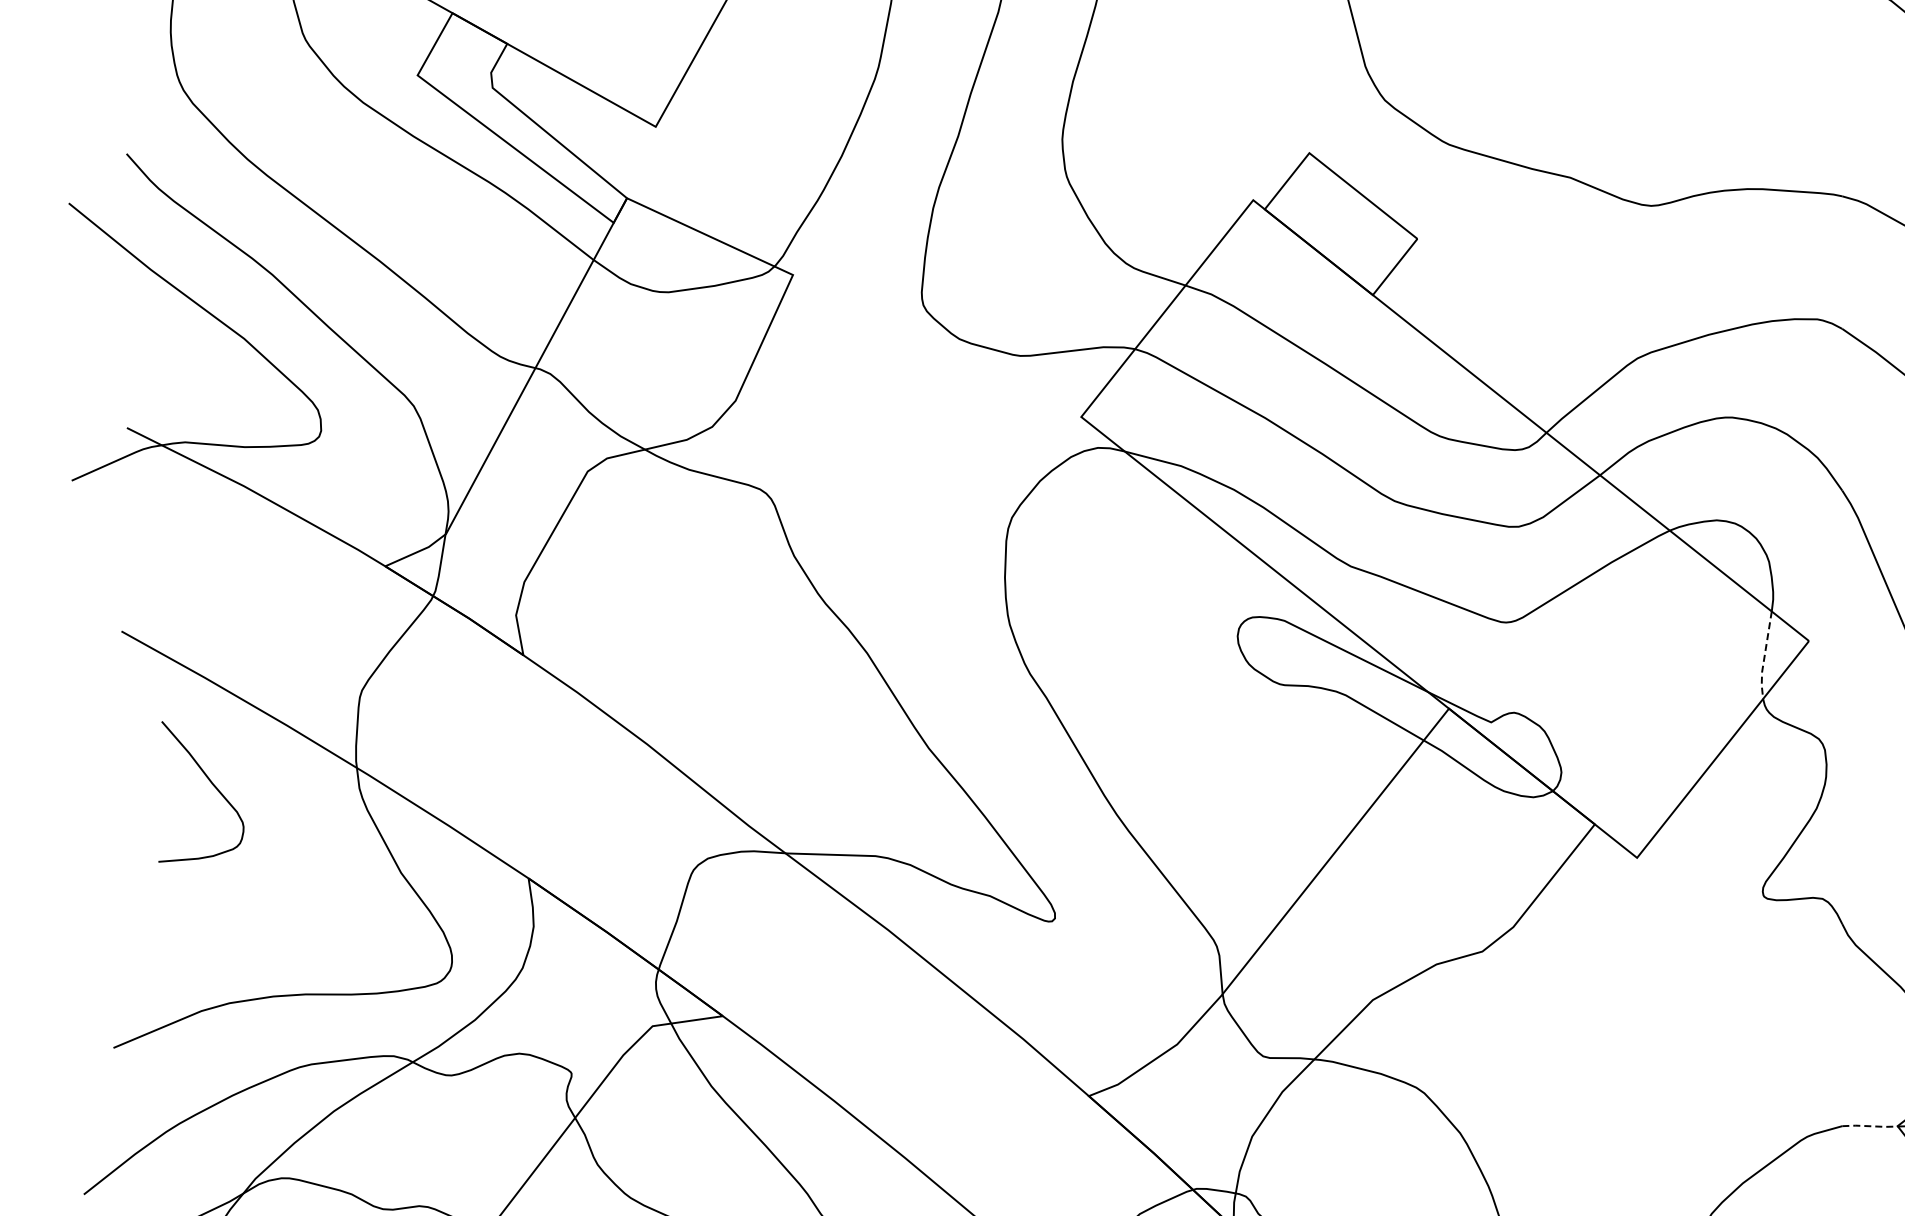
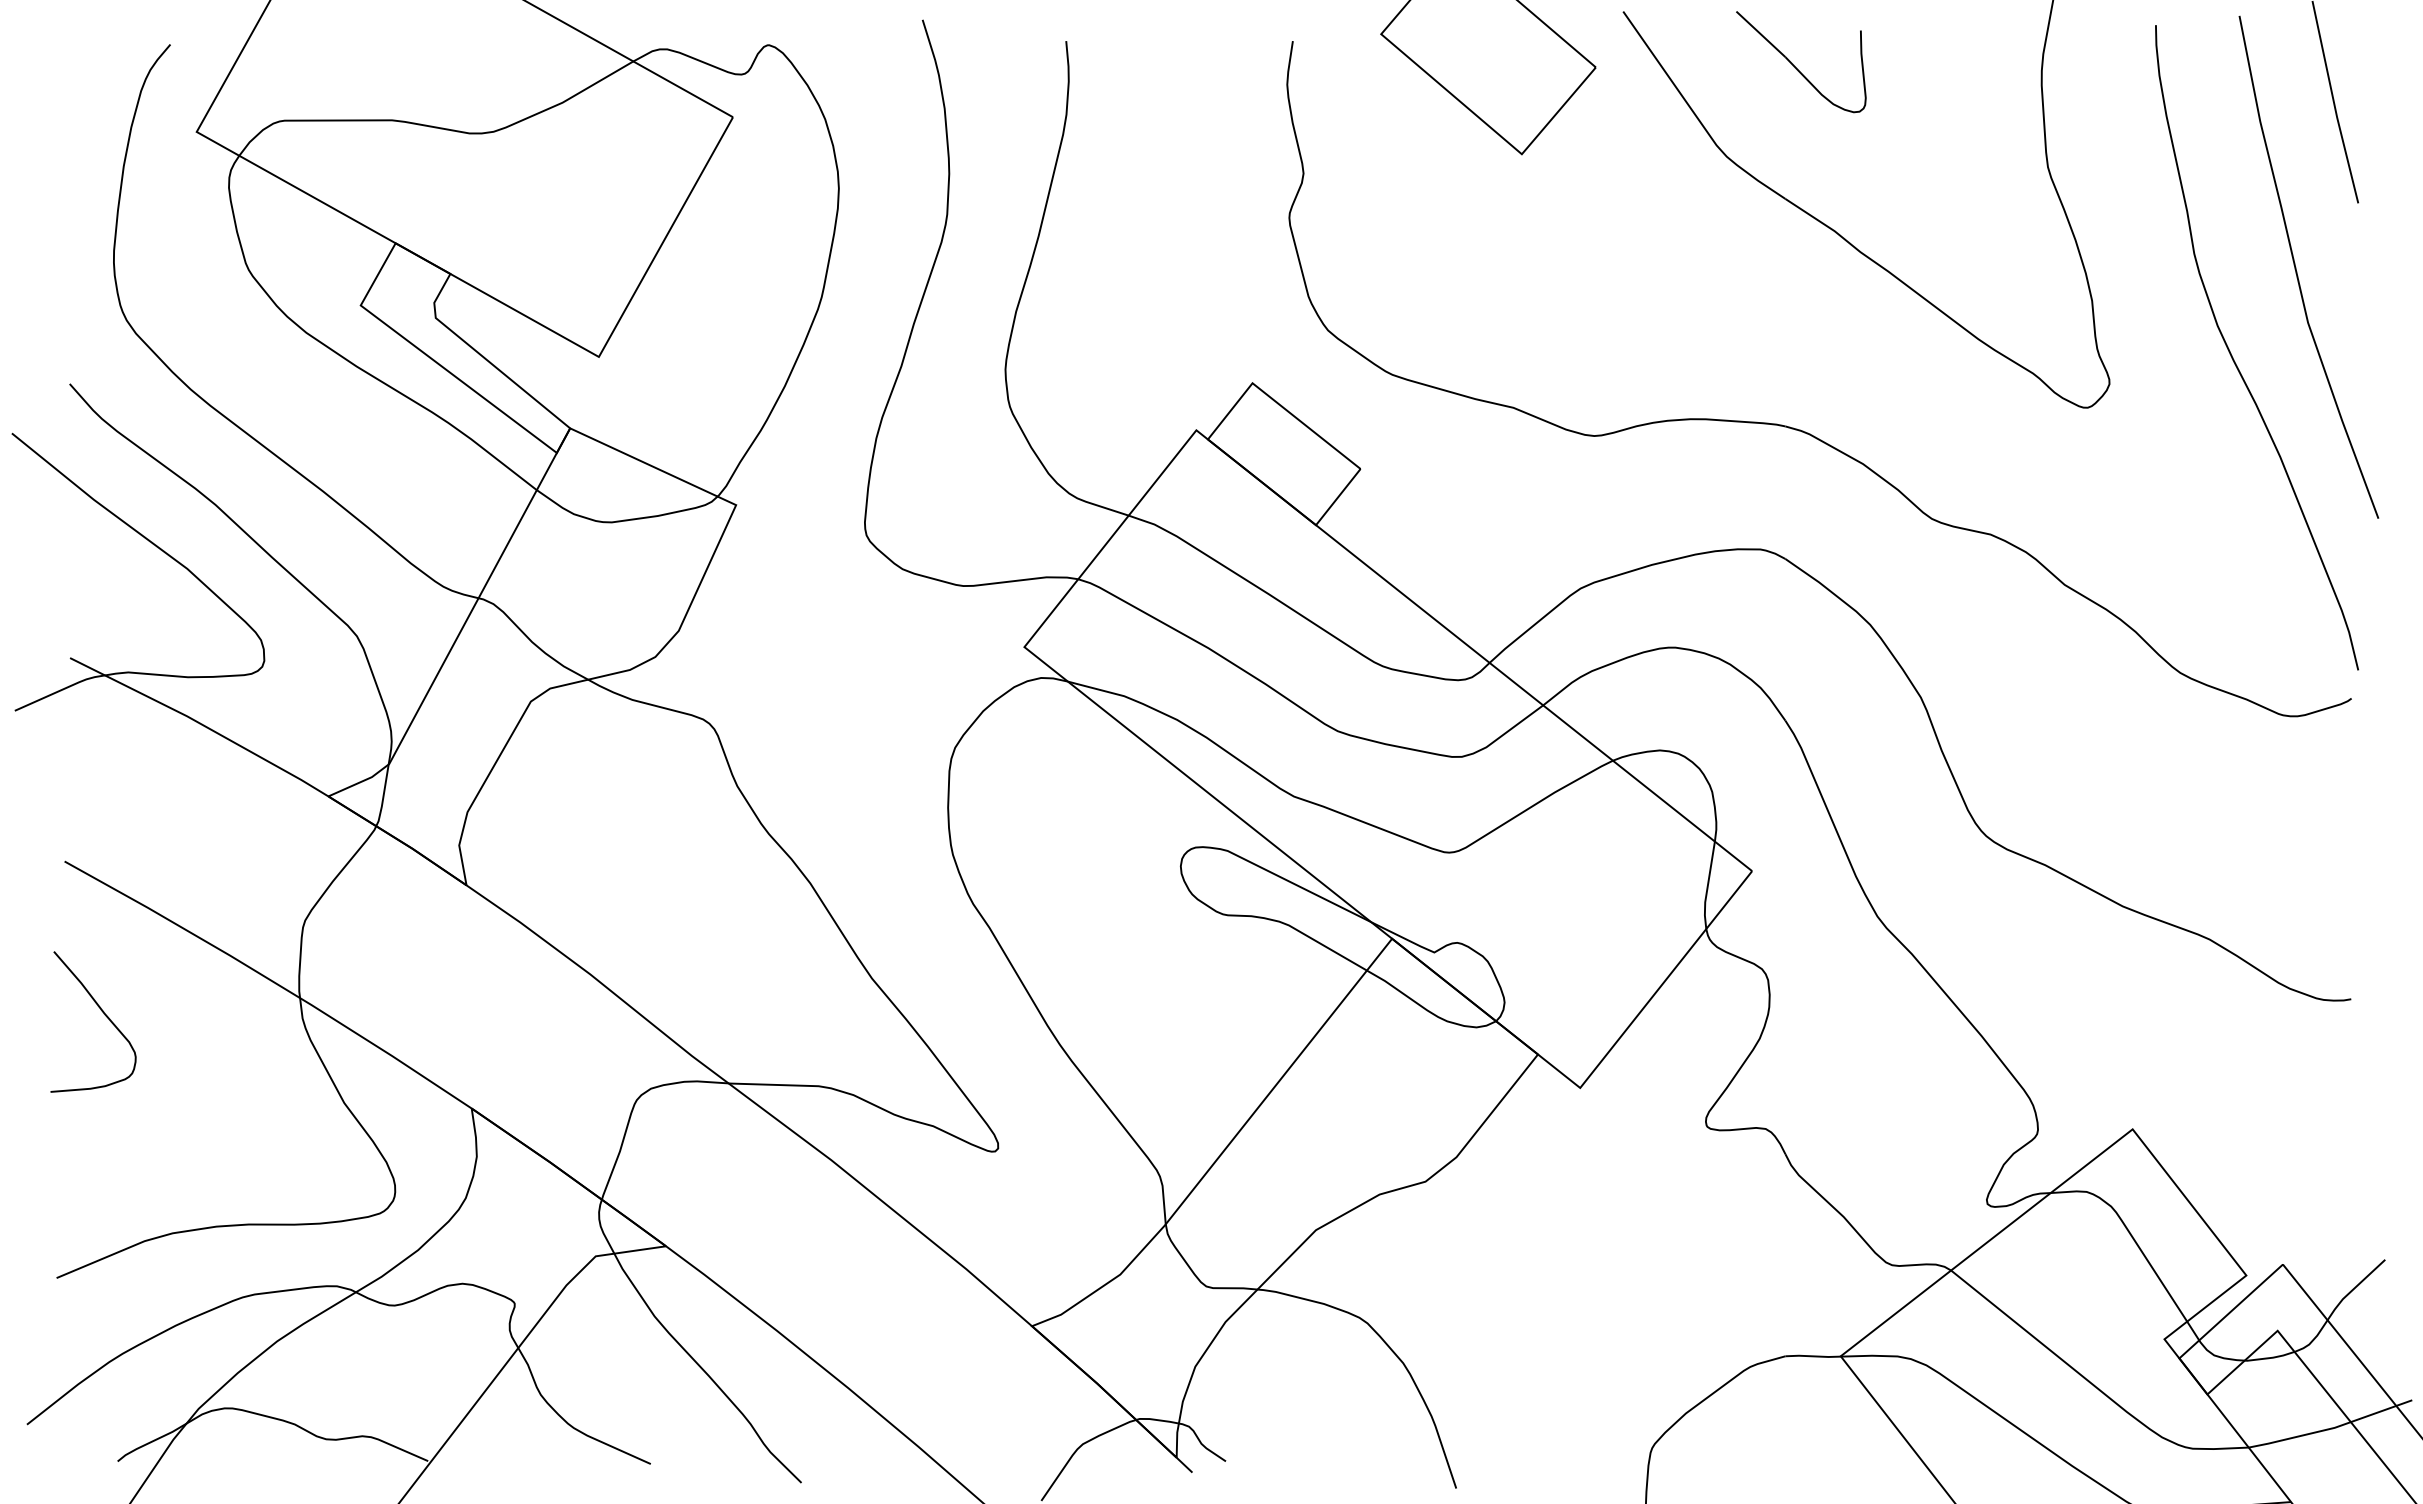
line: (1764, 656) -> (1707, 886), dashed -> solid
curve: (212, 785) -> (104, 1015), moved
line: (1870, 1126) -> (1813, 1356), dashed -> solid

